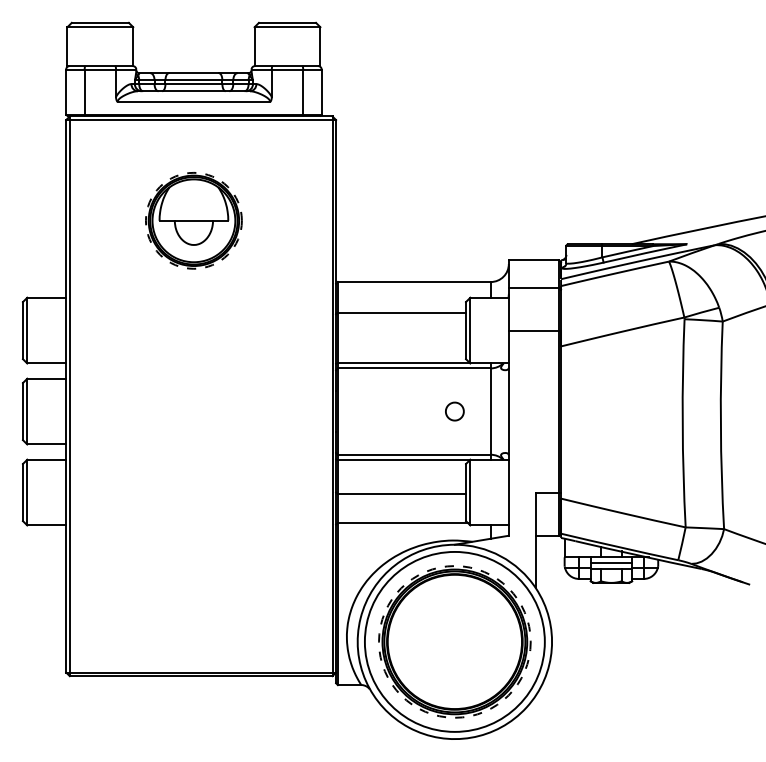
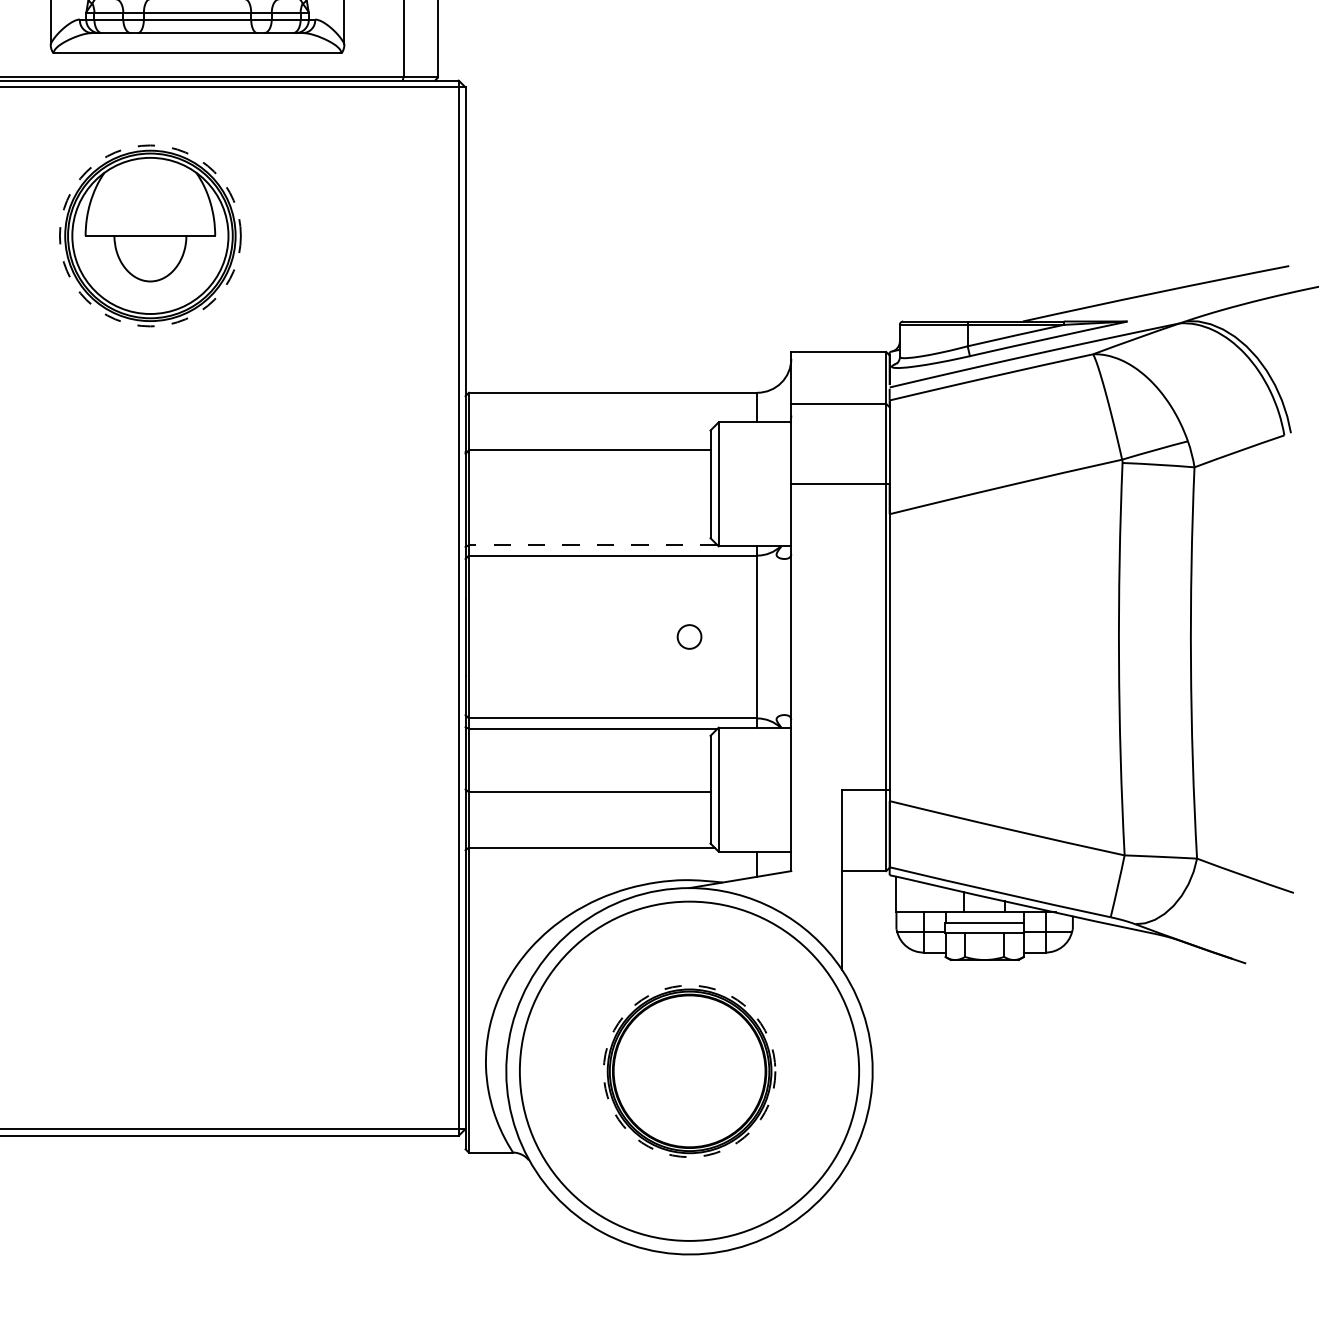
part: (193, 220) -> (149, 235), moved
line: (403, 362) -> (592, 544), solid -> dashed
part: (454, 411) -> (688, 636), size x0.7
part: (454, 641) -> (688, 1070), size x0.6

